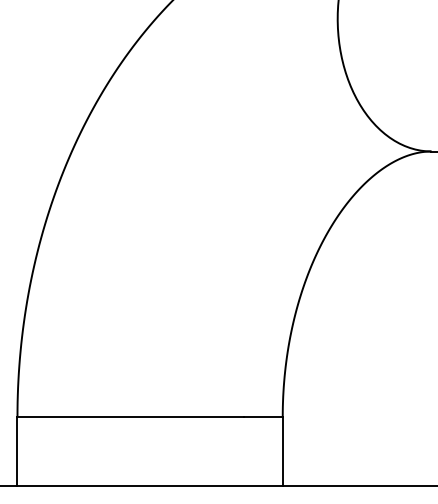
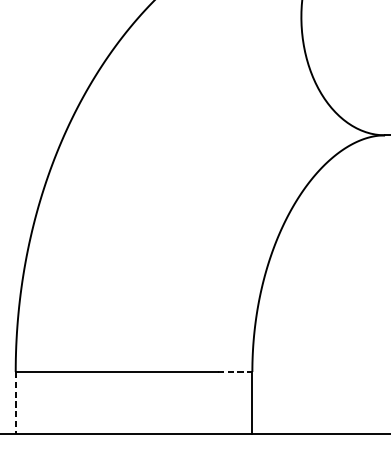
line: (263, 416) -> (235, 371), solid -> dashed
line: (17, 451) -> (15, 402), solid -> dashed

